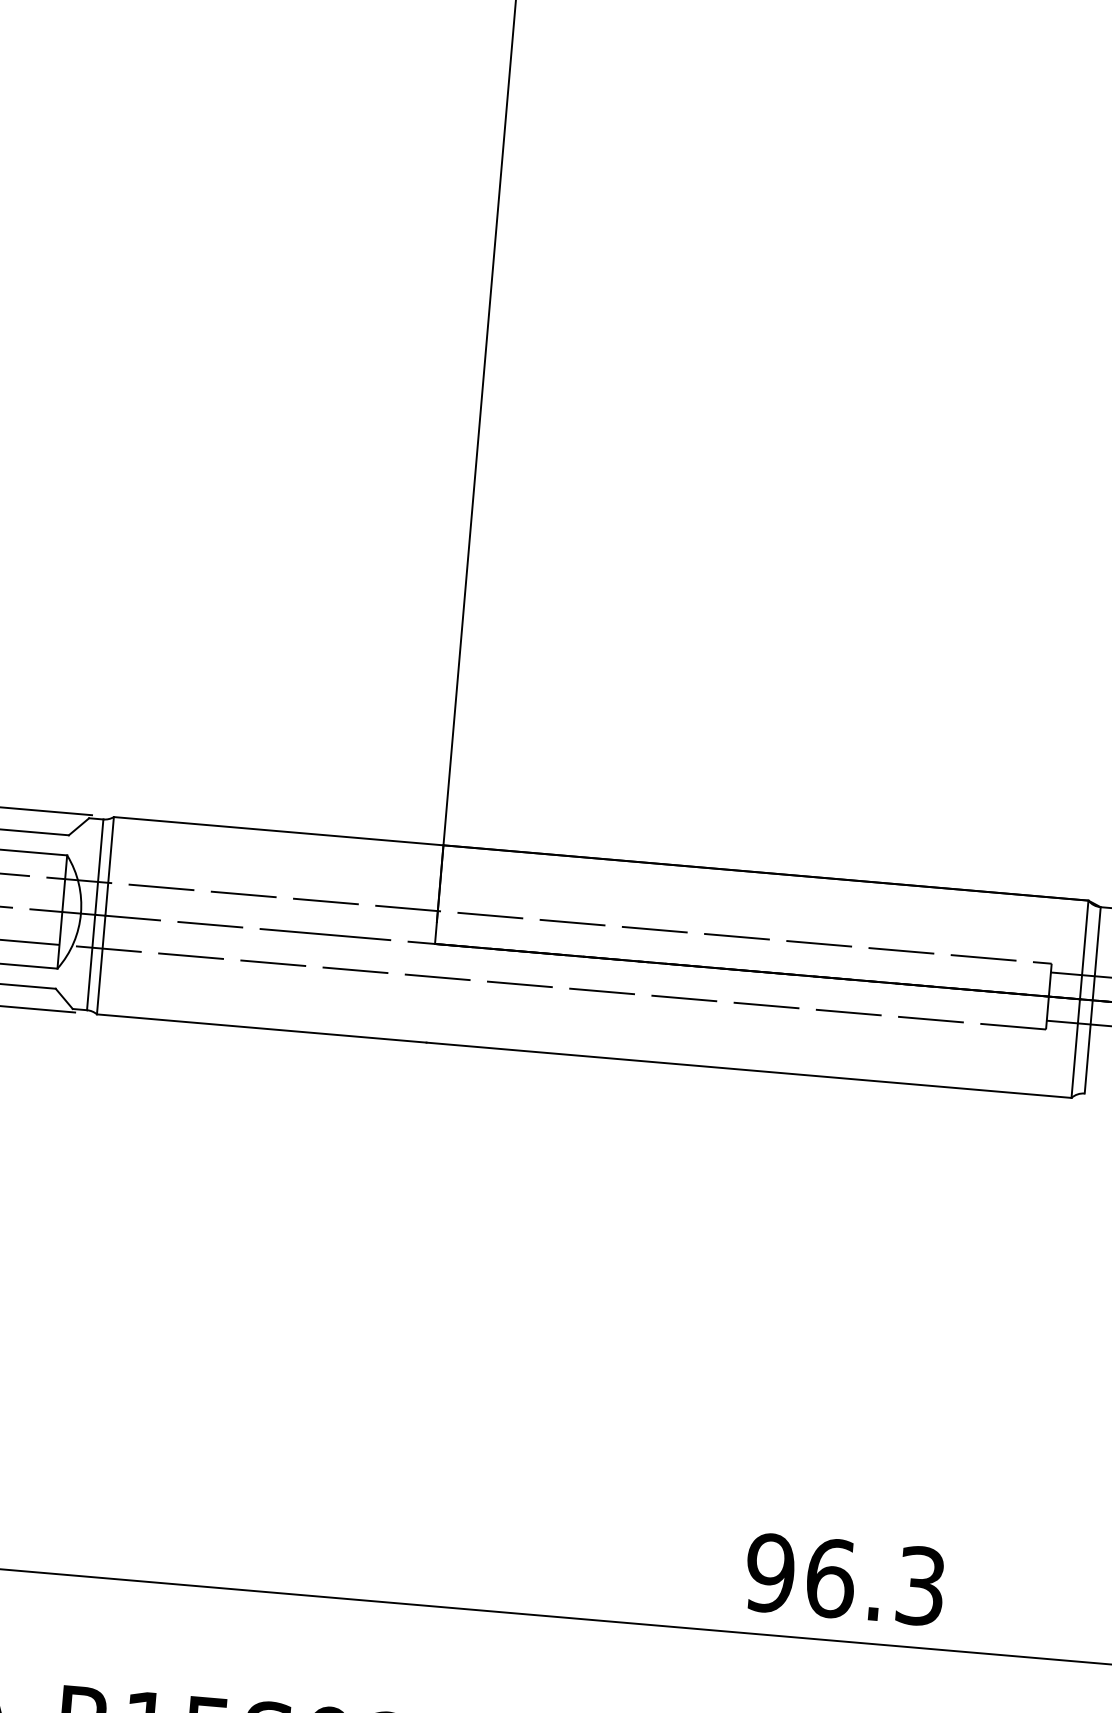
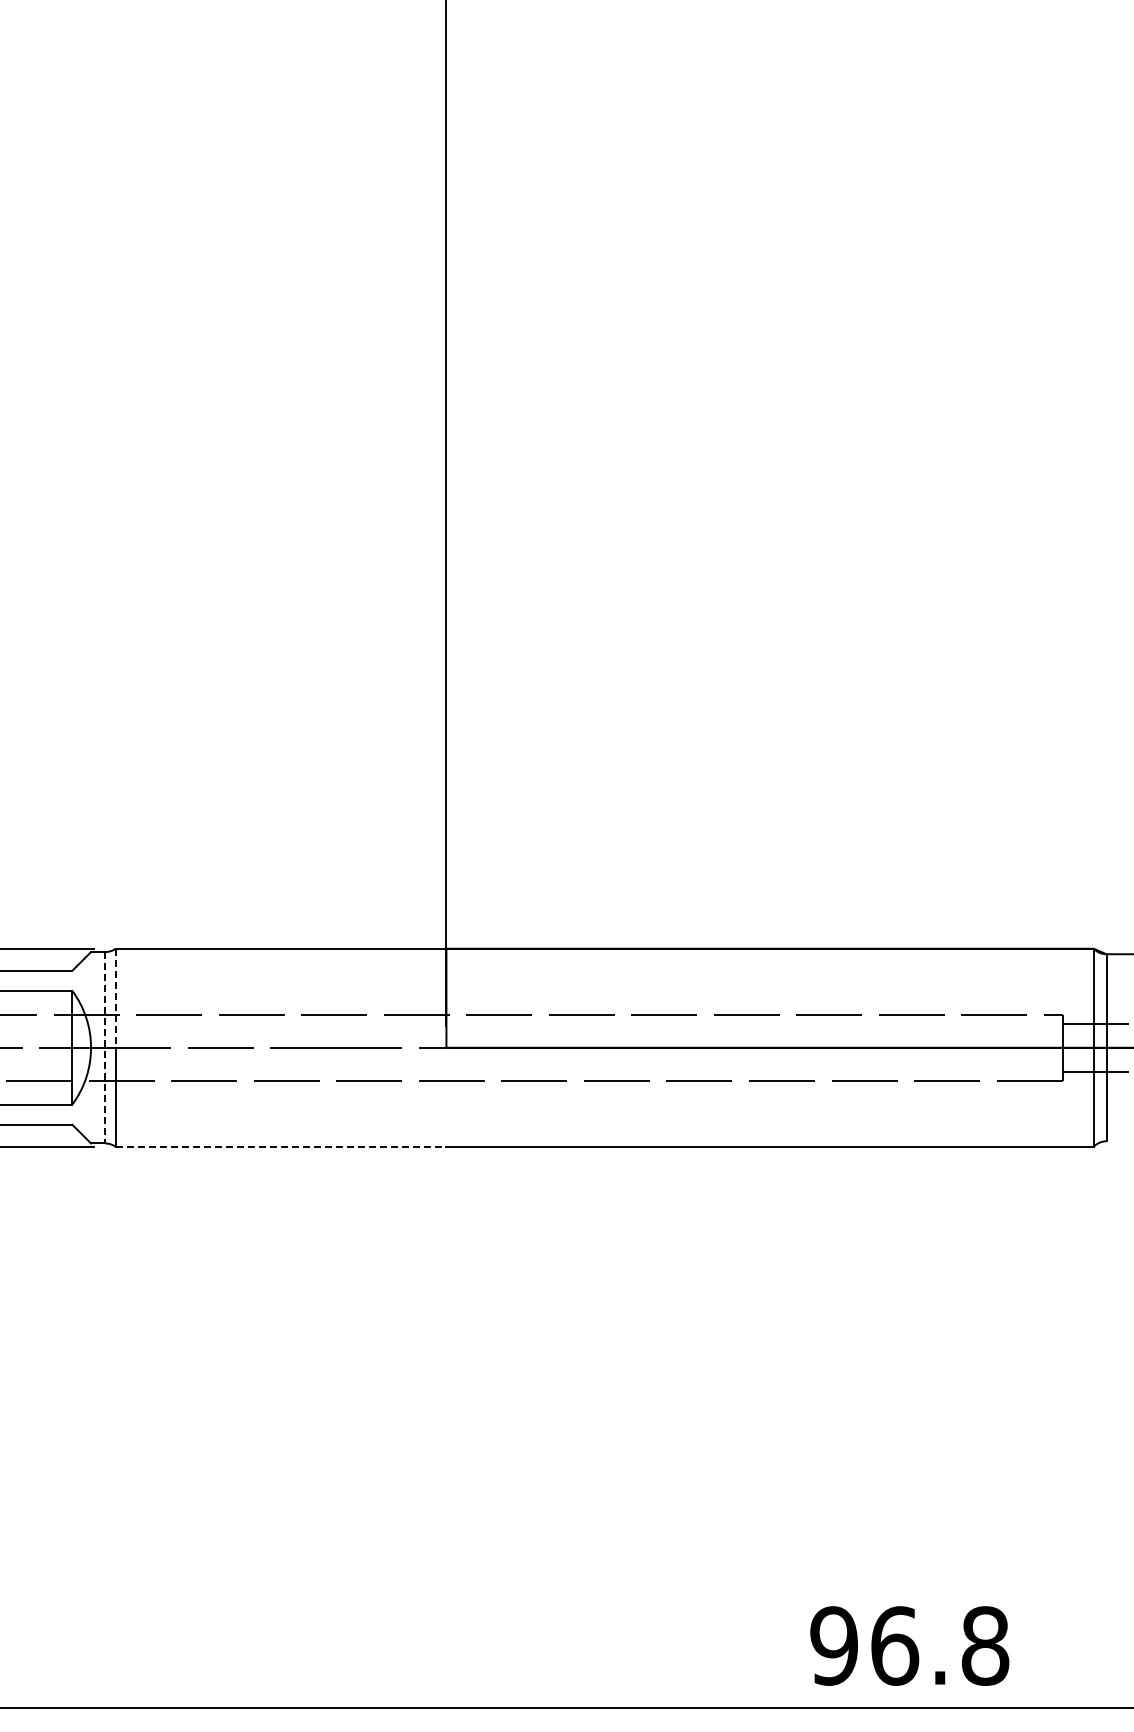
line: (109, 866) -> (115, 998), solid -> dashed
line: (95, 914) -> (105, 1047), solid -> dashed
line: (262, 1028) -> (281, 1146), solid -> dashed
text: (921, 1585) -> (985, 1645), 96.3 -> 96.8

